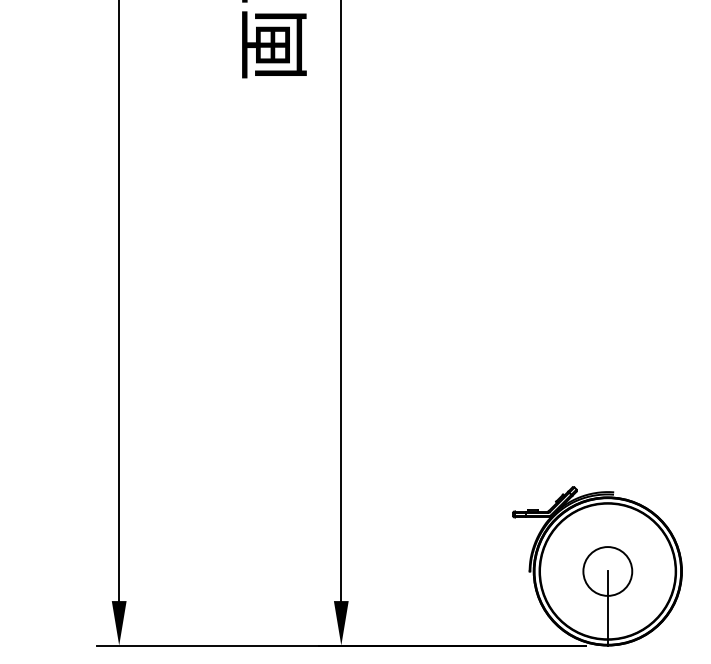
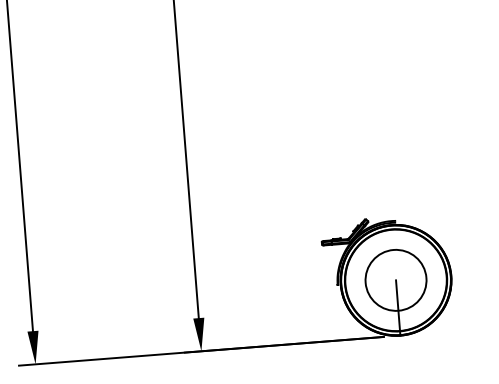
circle: (607, 571) -> (395, 280), size x1.67

